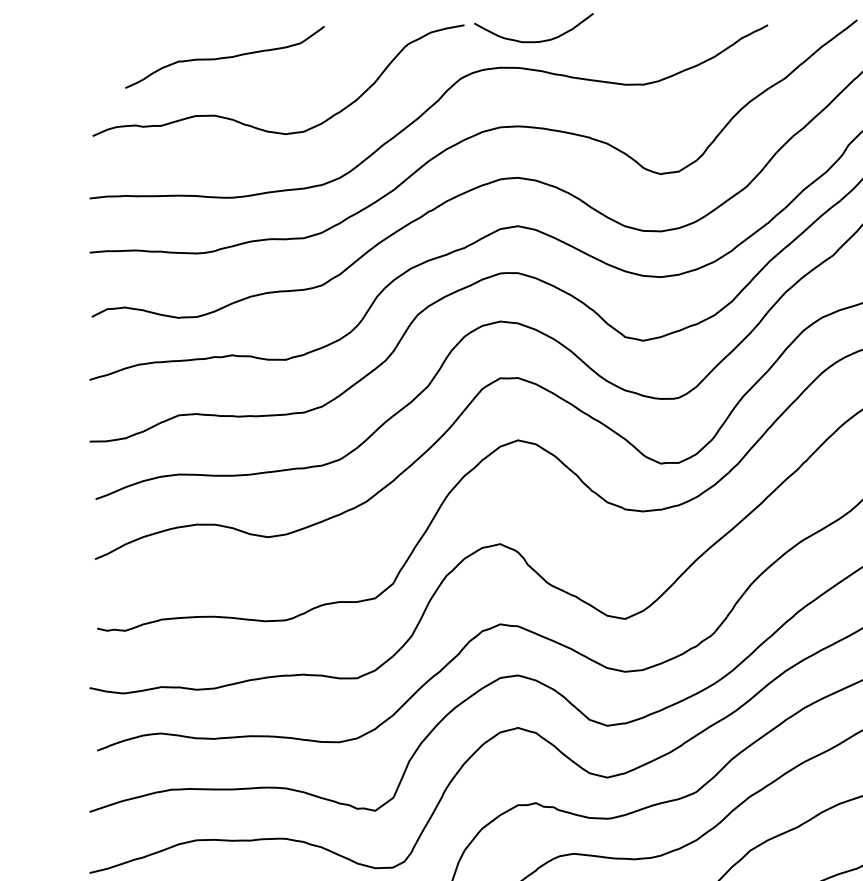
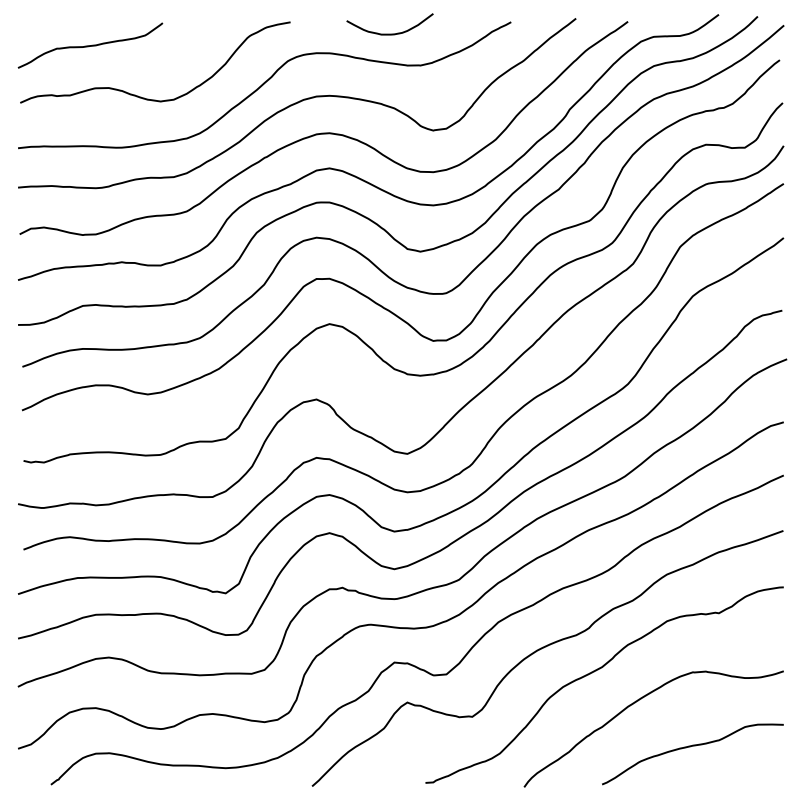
curve: (533, 40) -> (389, 33), moved
curve: (225, 57) -> (90, 45), moved

